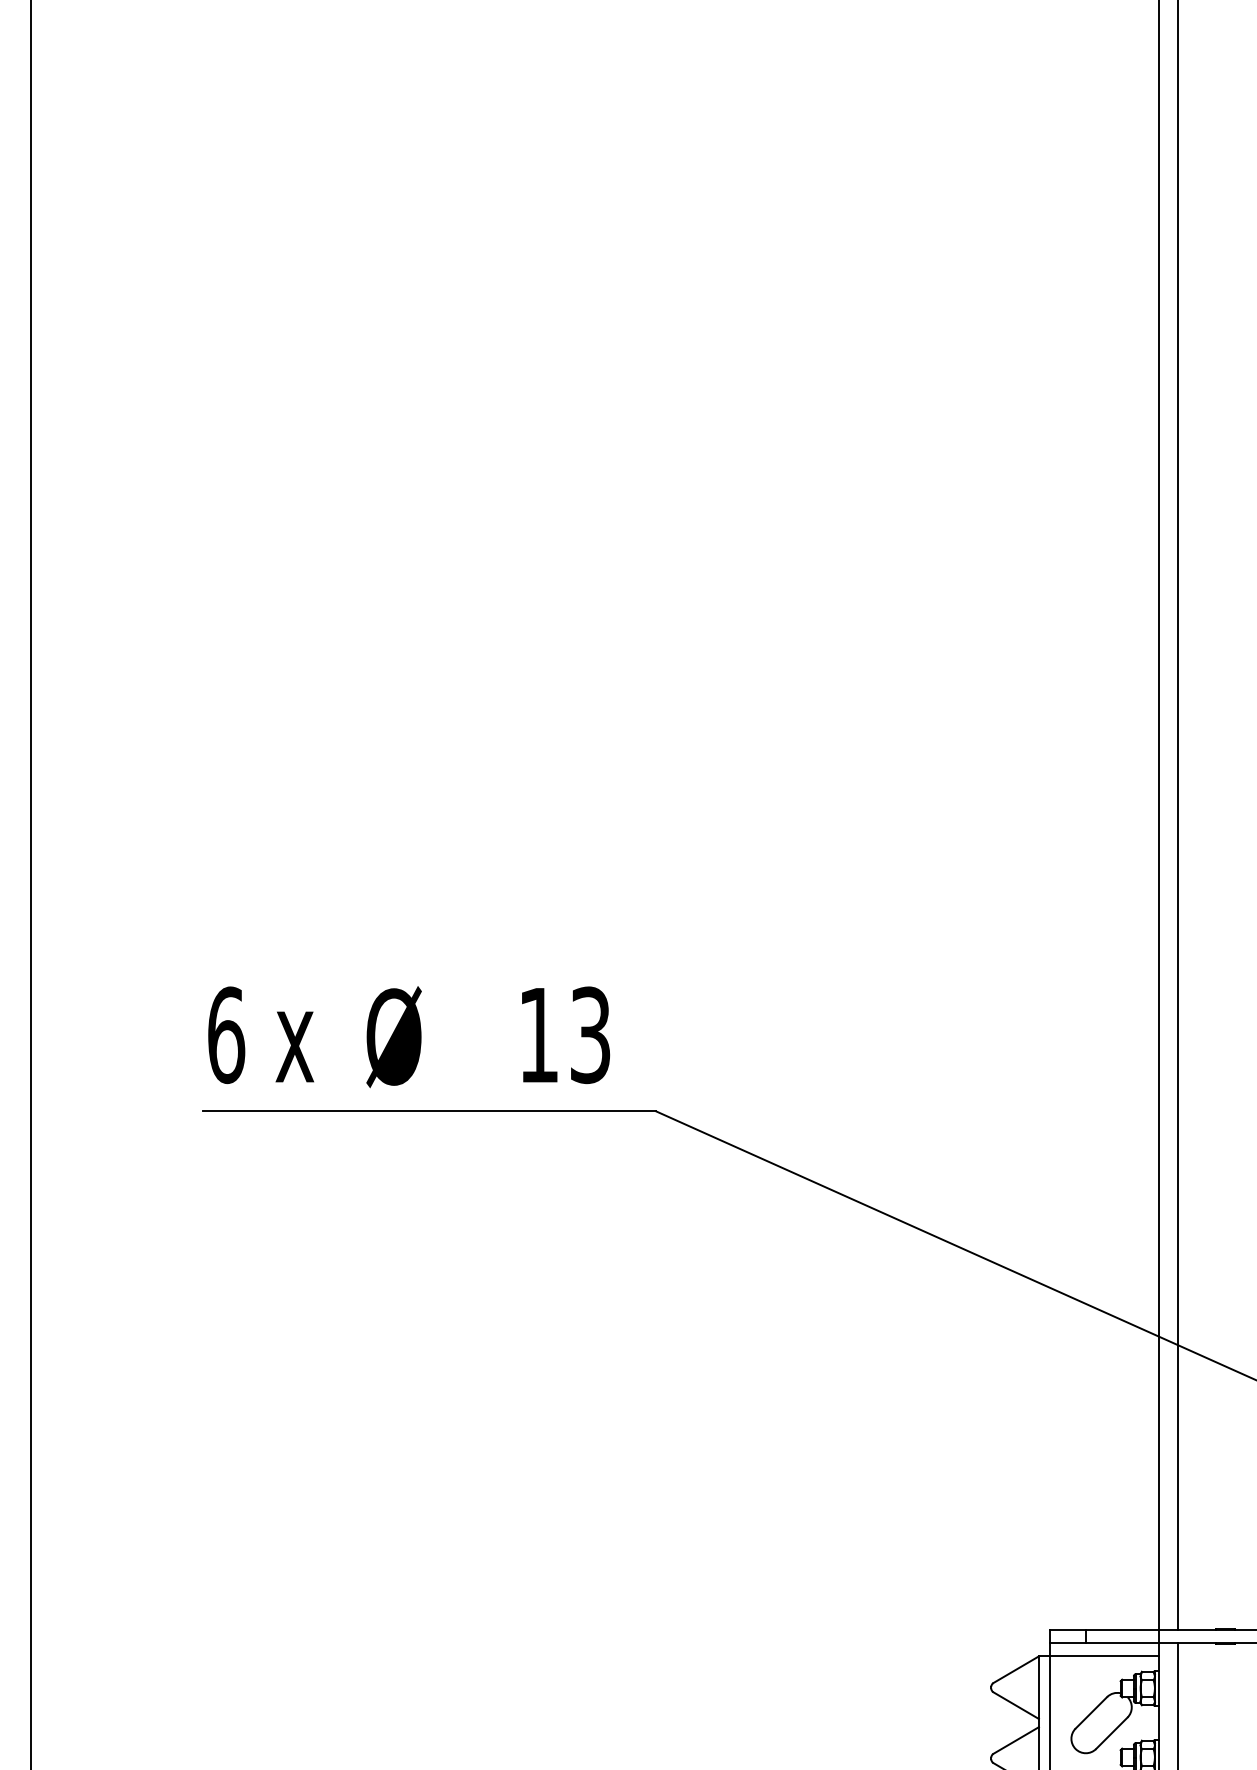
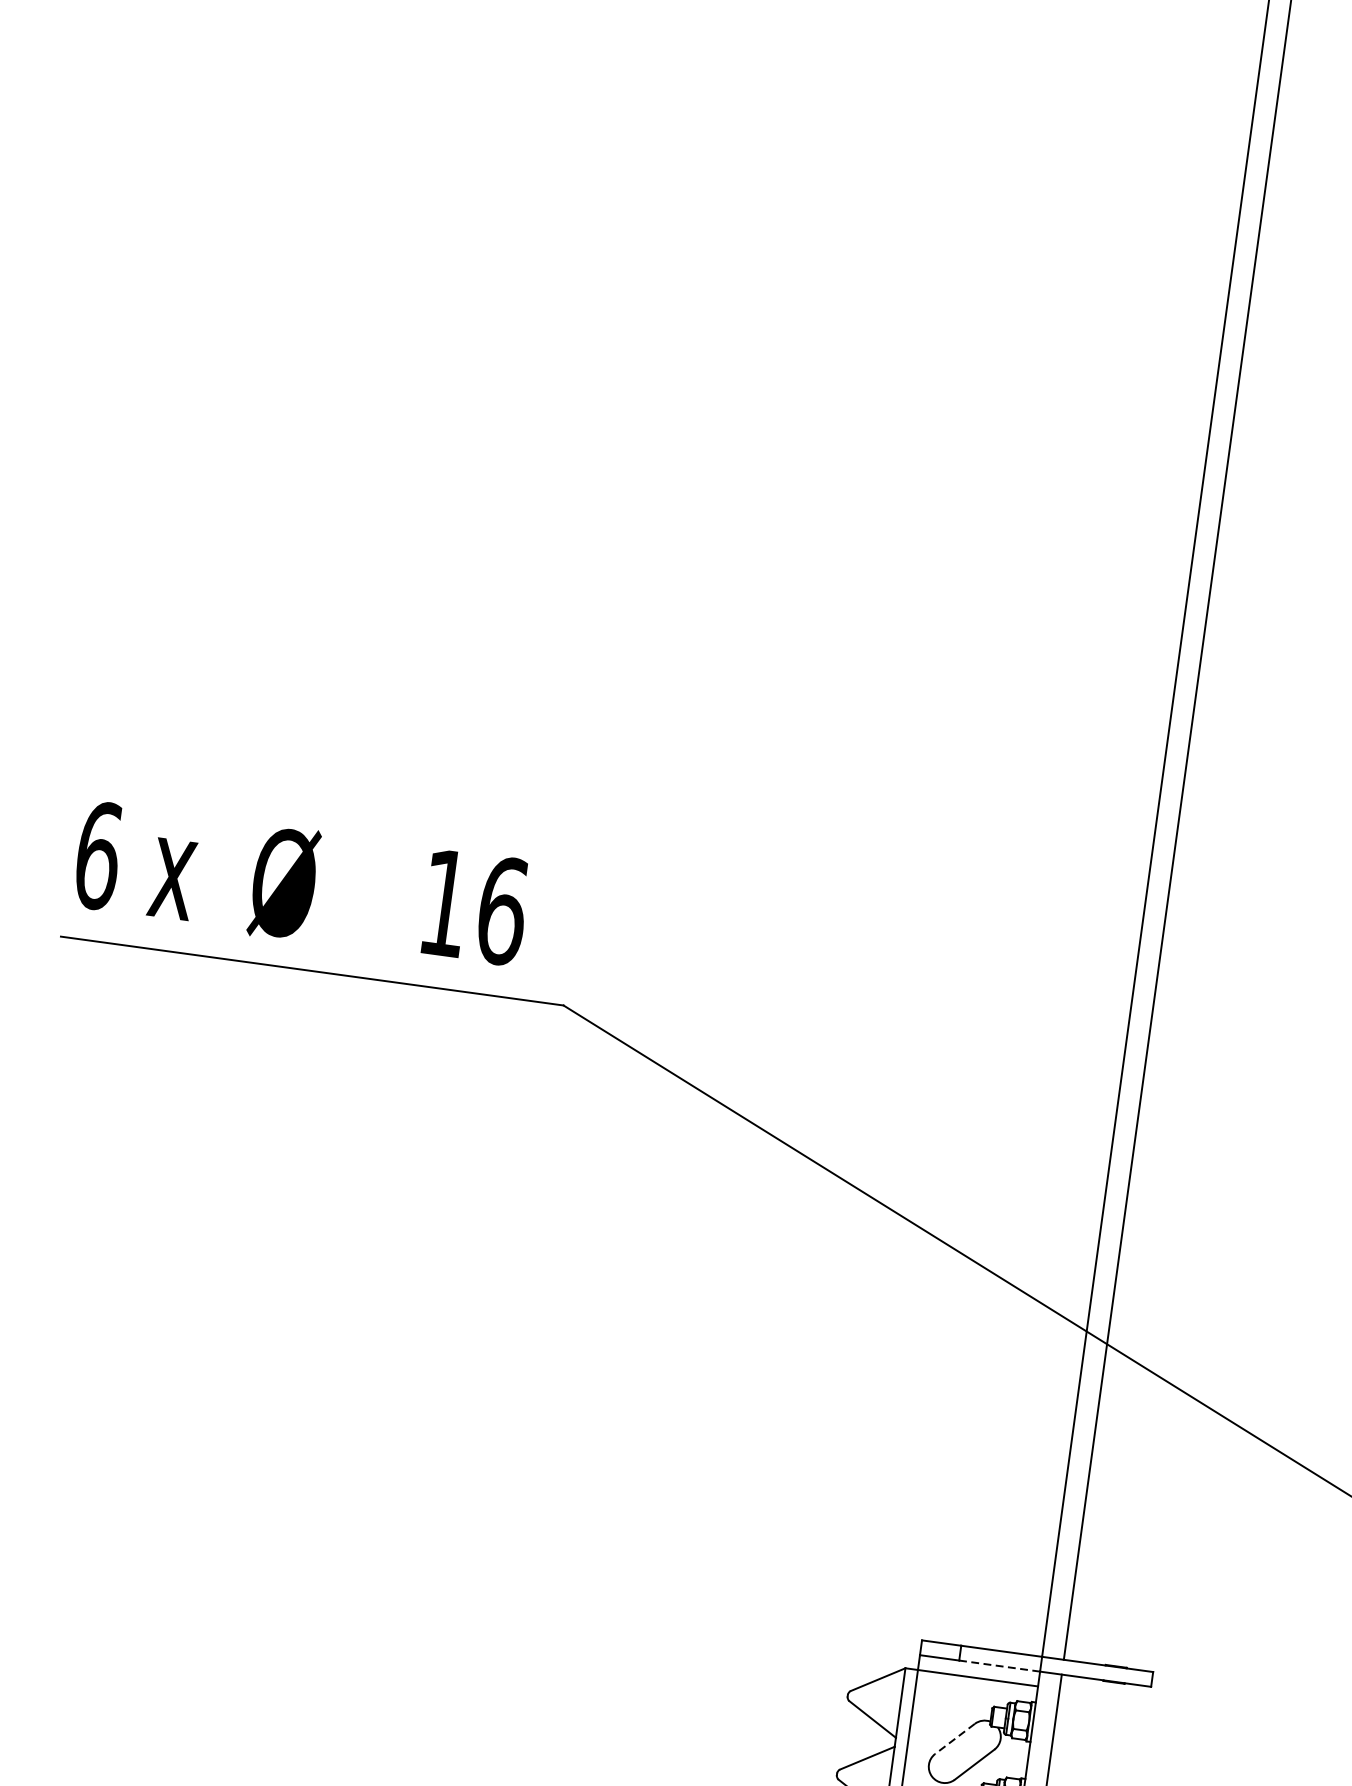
text: (590, 1035) -> (502, 911), 13 -> 16
line: (1121, 1643) -> (998, 1666), solid -> dashed
line: (1091, 1713) -> (955, 1739), solid -> dashed

